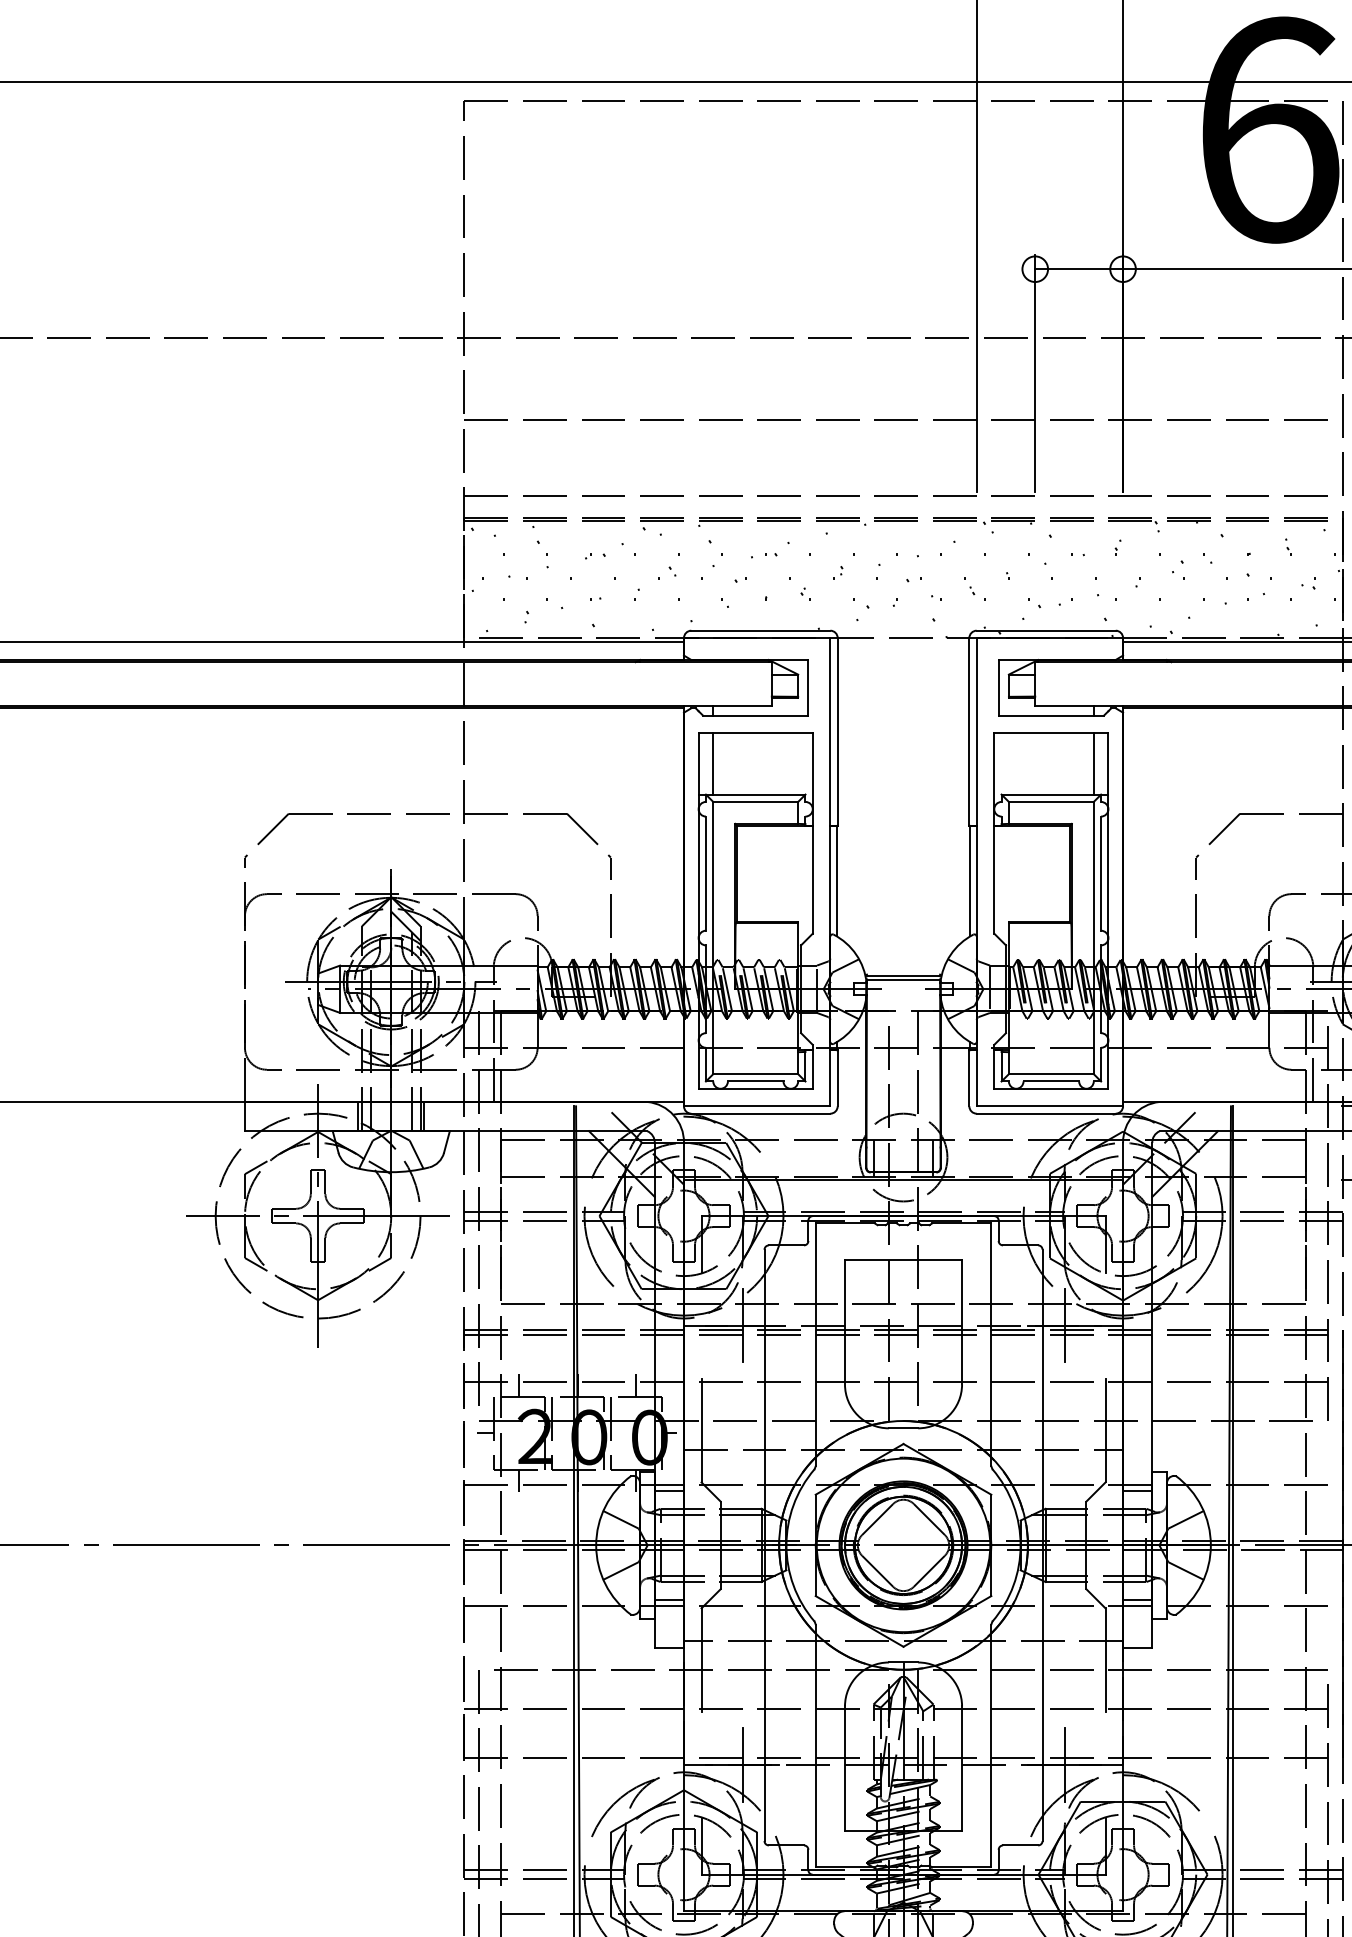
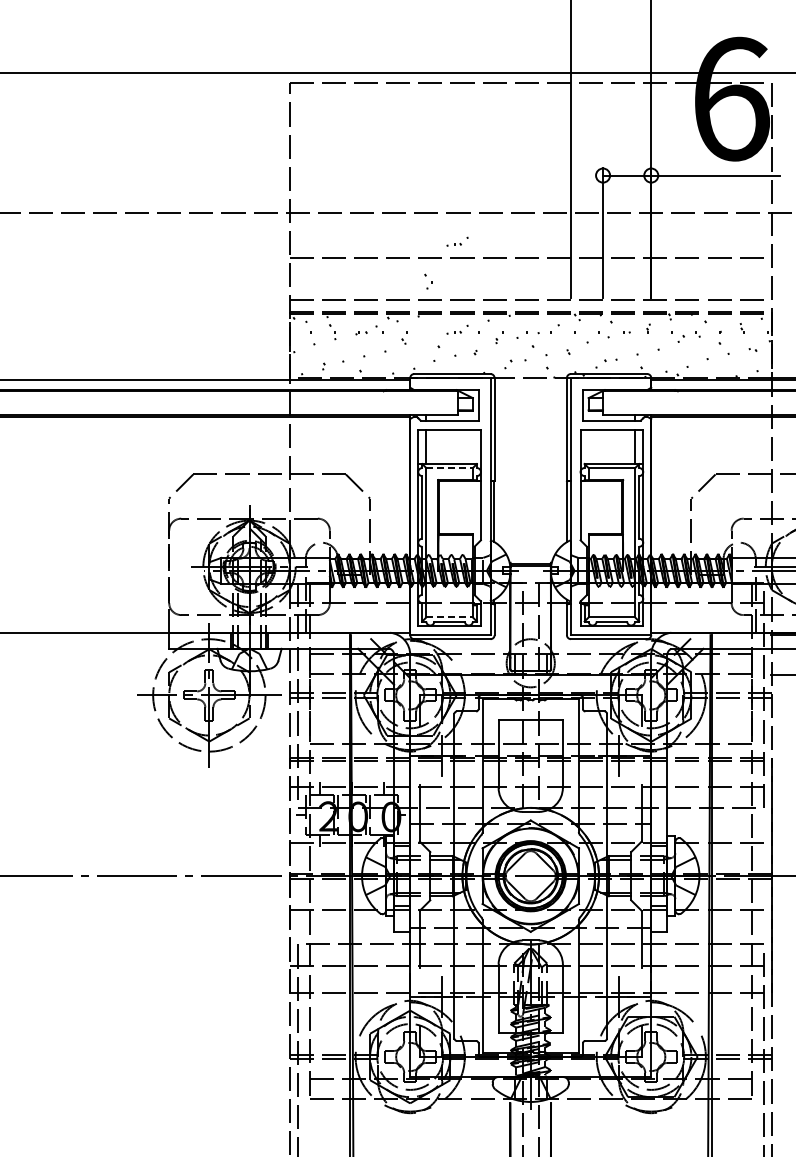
part: (770, 389) -> (457, 241), added
part: (715, 553) -> (428, 281), moved
line: (757, 802) -> (450, 468), solid -> dashed
line: (757, 1074) -> (450, 617), solid -> dashed

